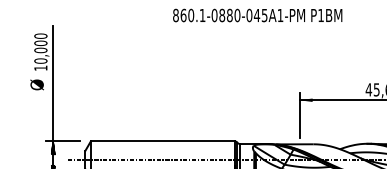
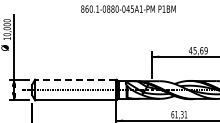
line: (161, 141) -> (74, 79), solid -> dashed

